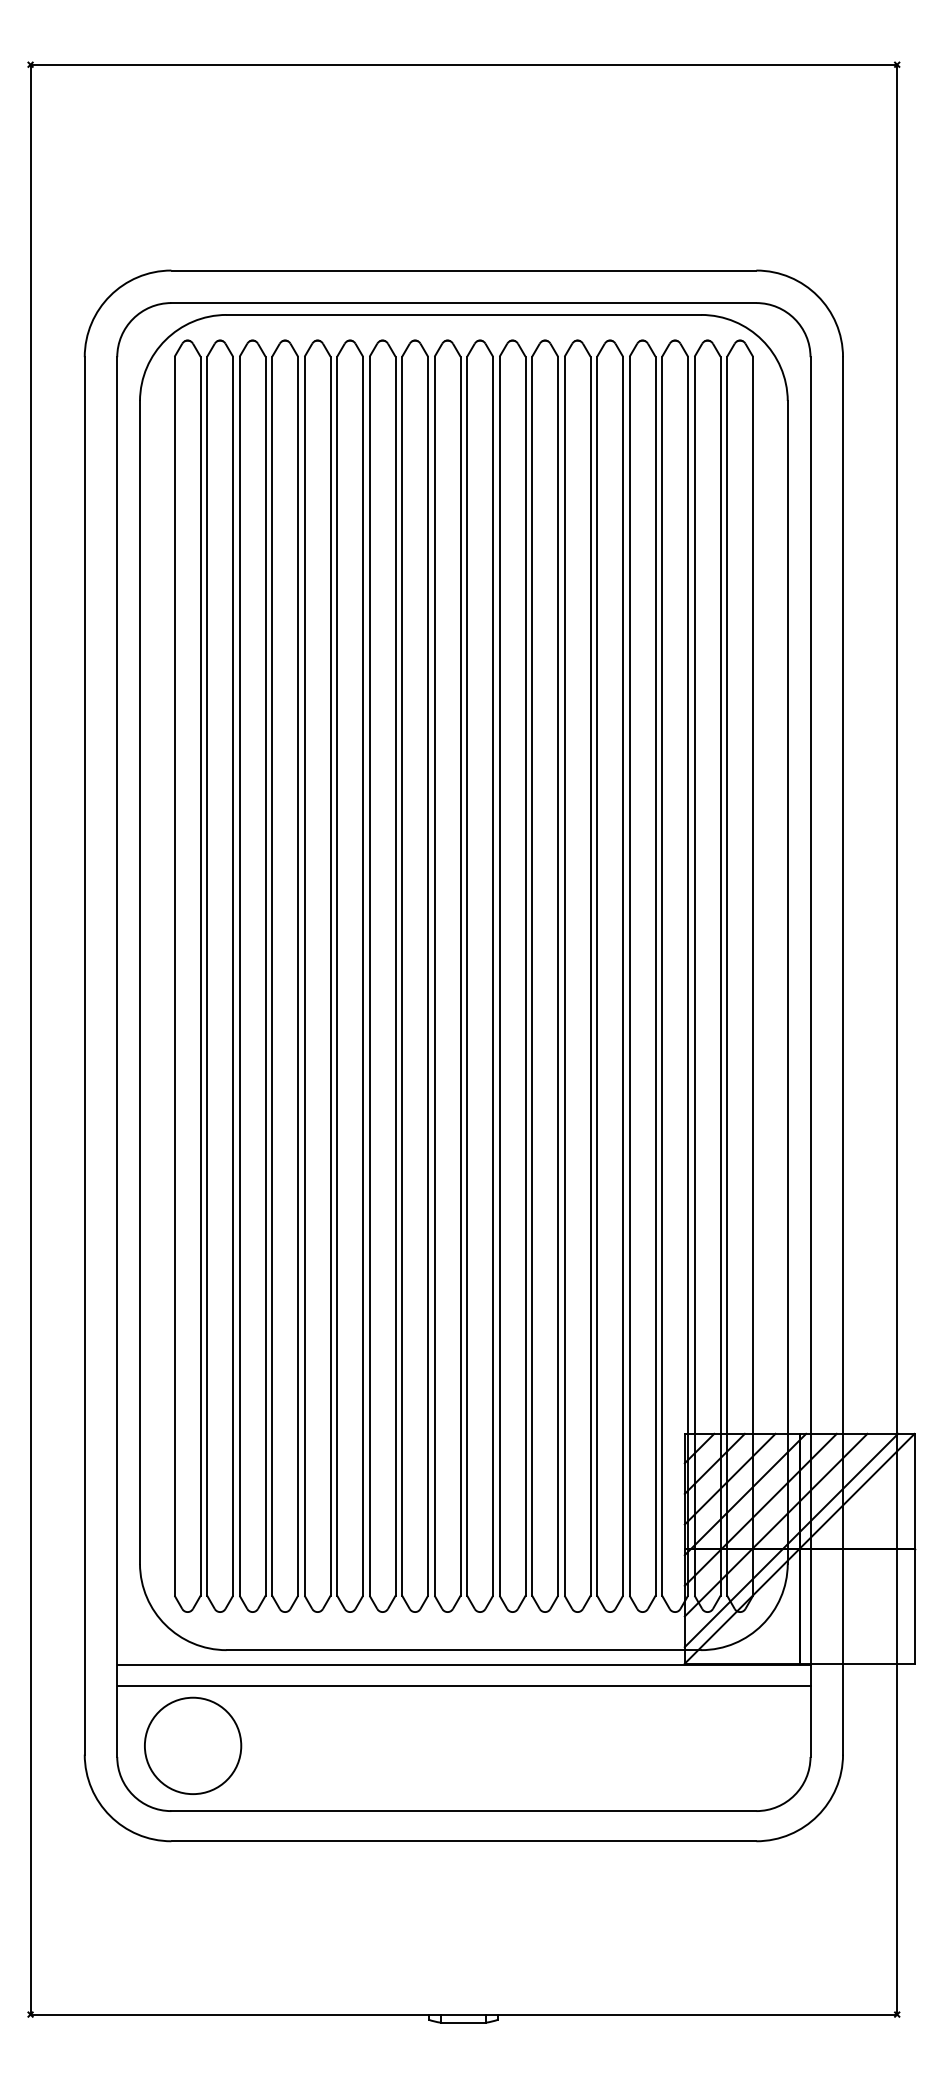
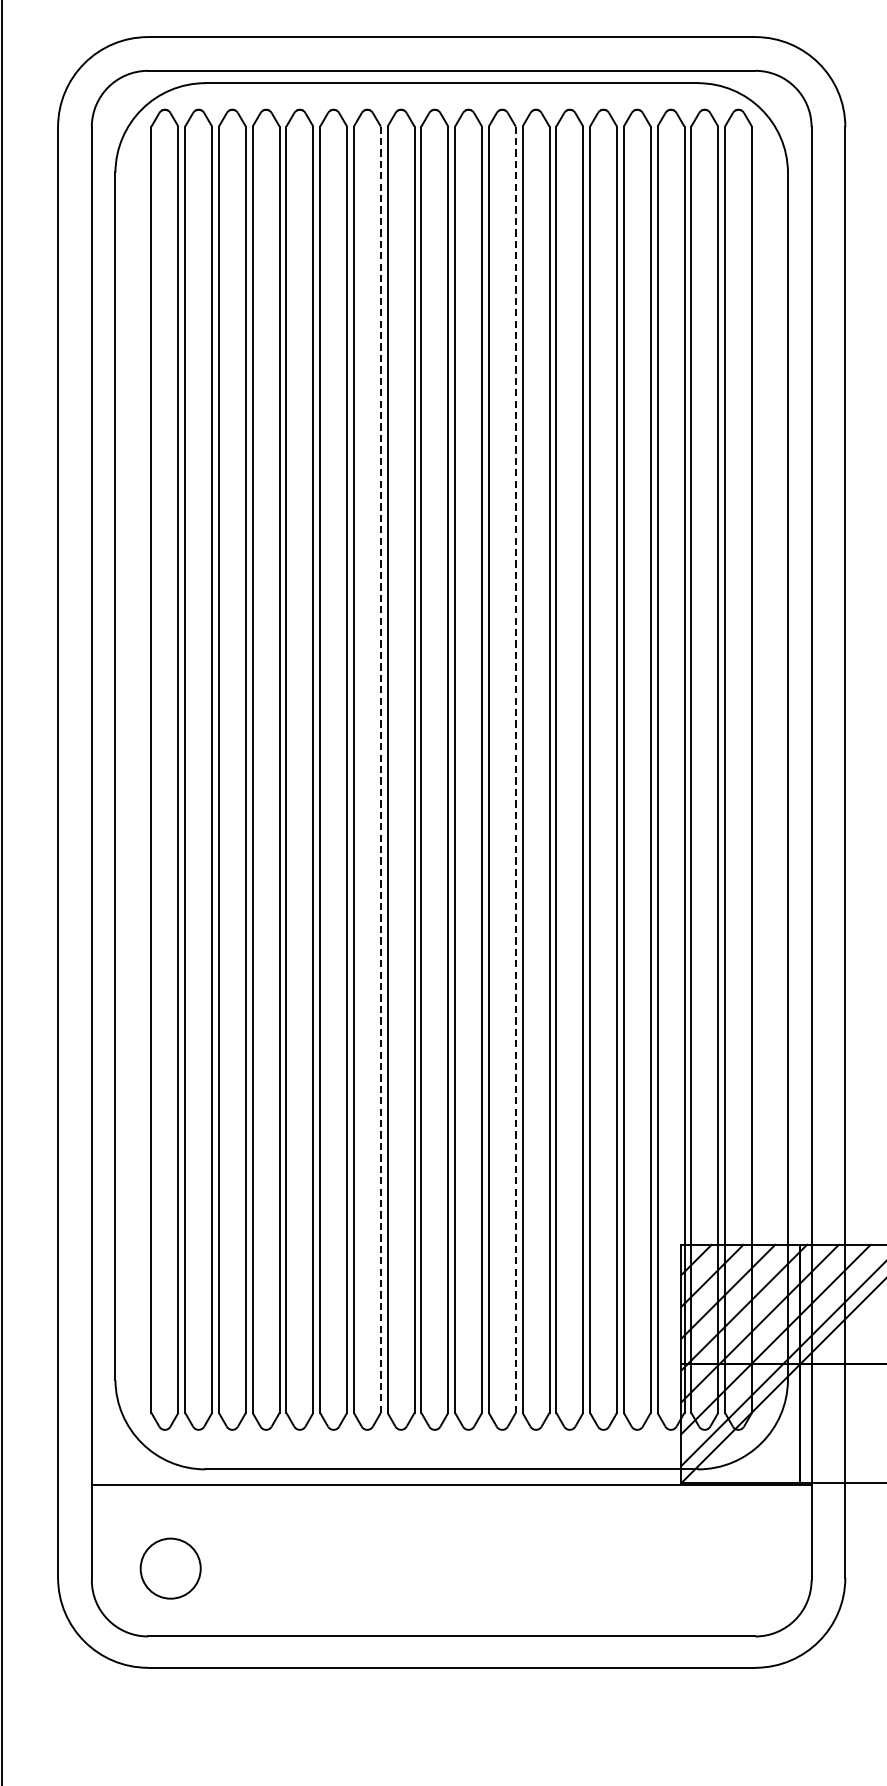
line: (395, 975) -> (380, 768), solid -> dashed
line: (525, 975) -> (515, 768), solid -> dashed
line: (463, 1686) -> (451, 1507), removed
circle: (193, 1745) -> (170, 1568), size x0.6

